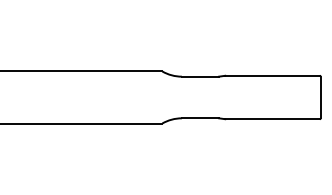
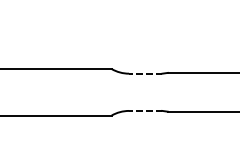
line: (200, 76) -> (145, 73), solid -> dashed
line: (200, 118) -> (145, 111), solid -> dashed

